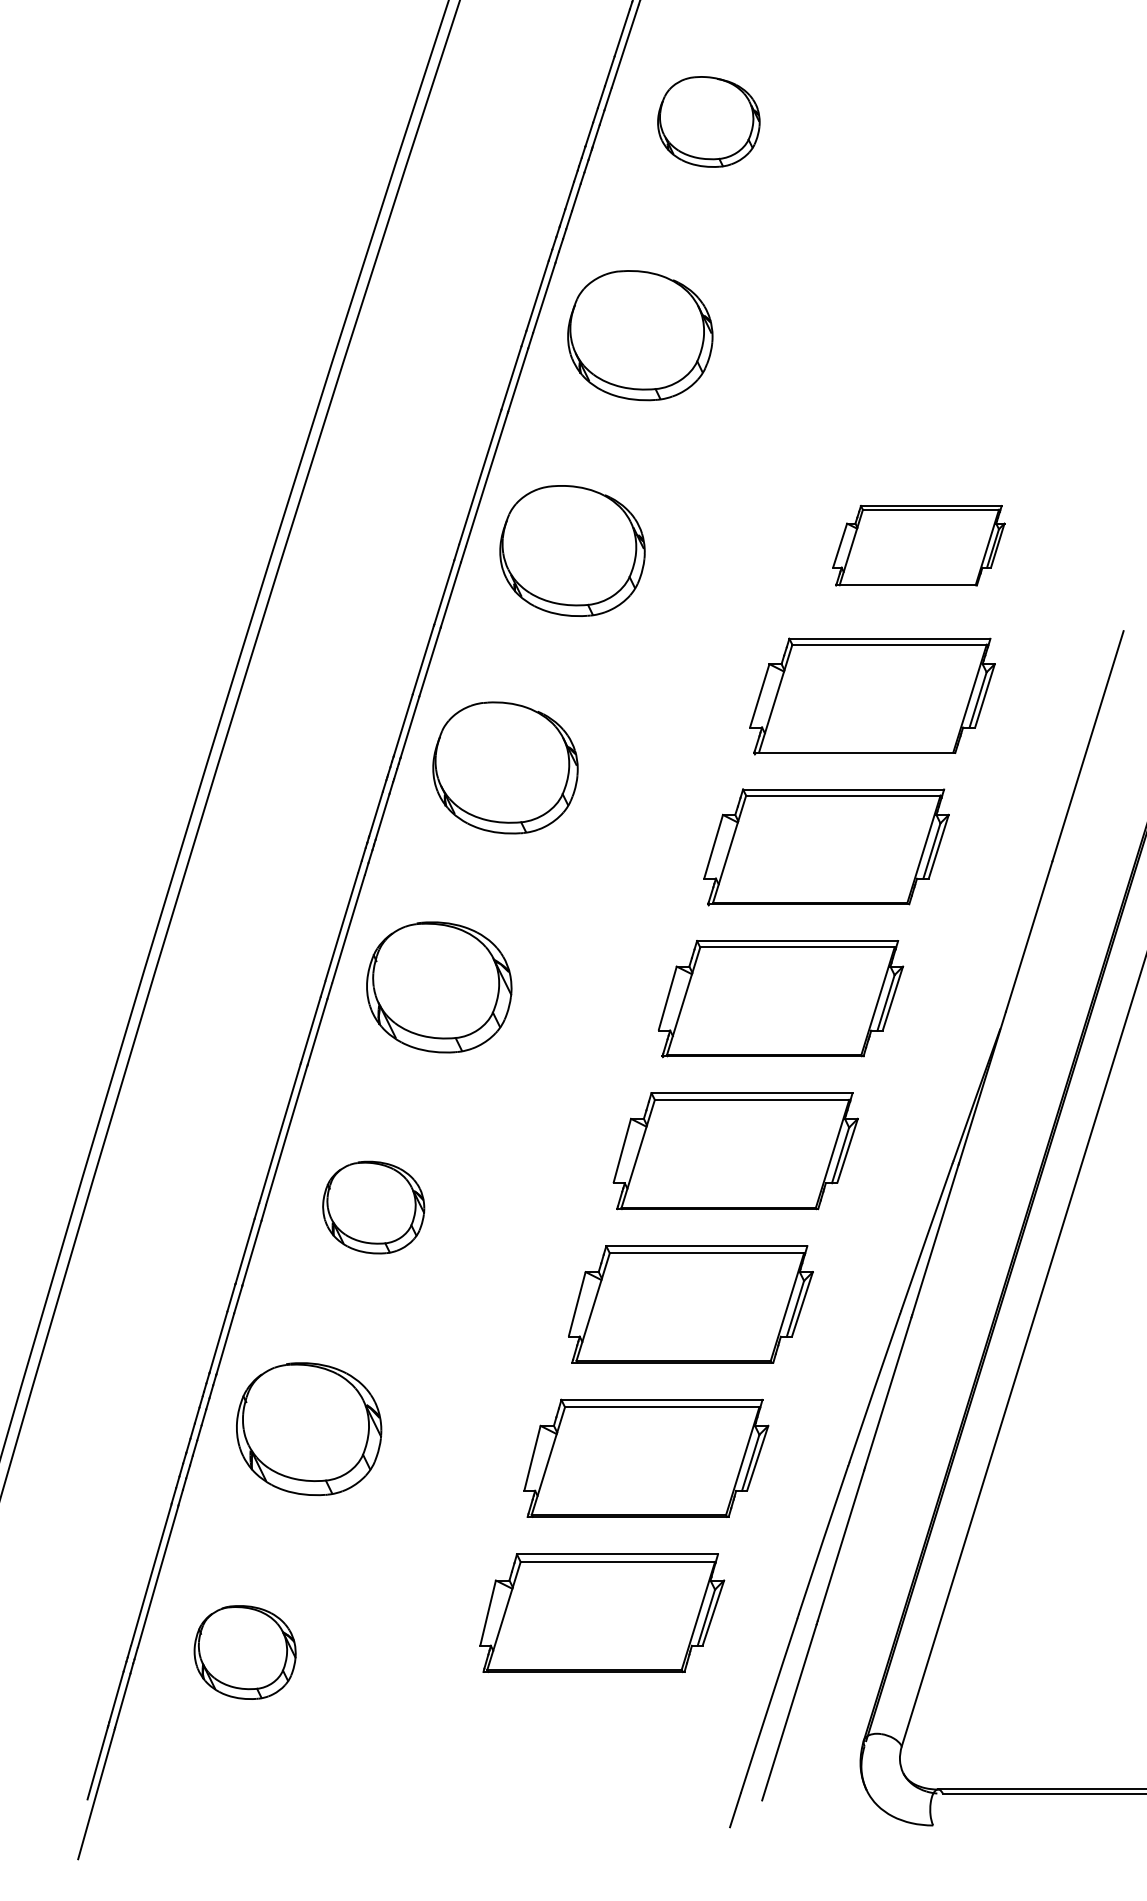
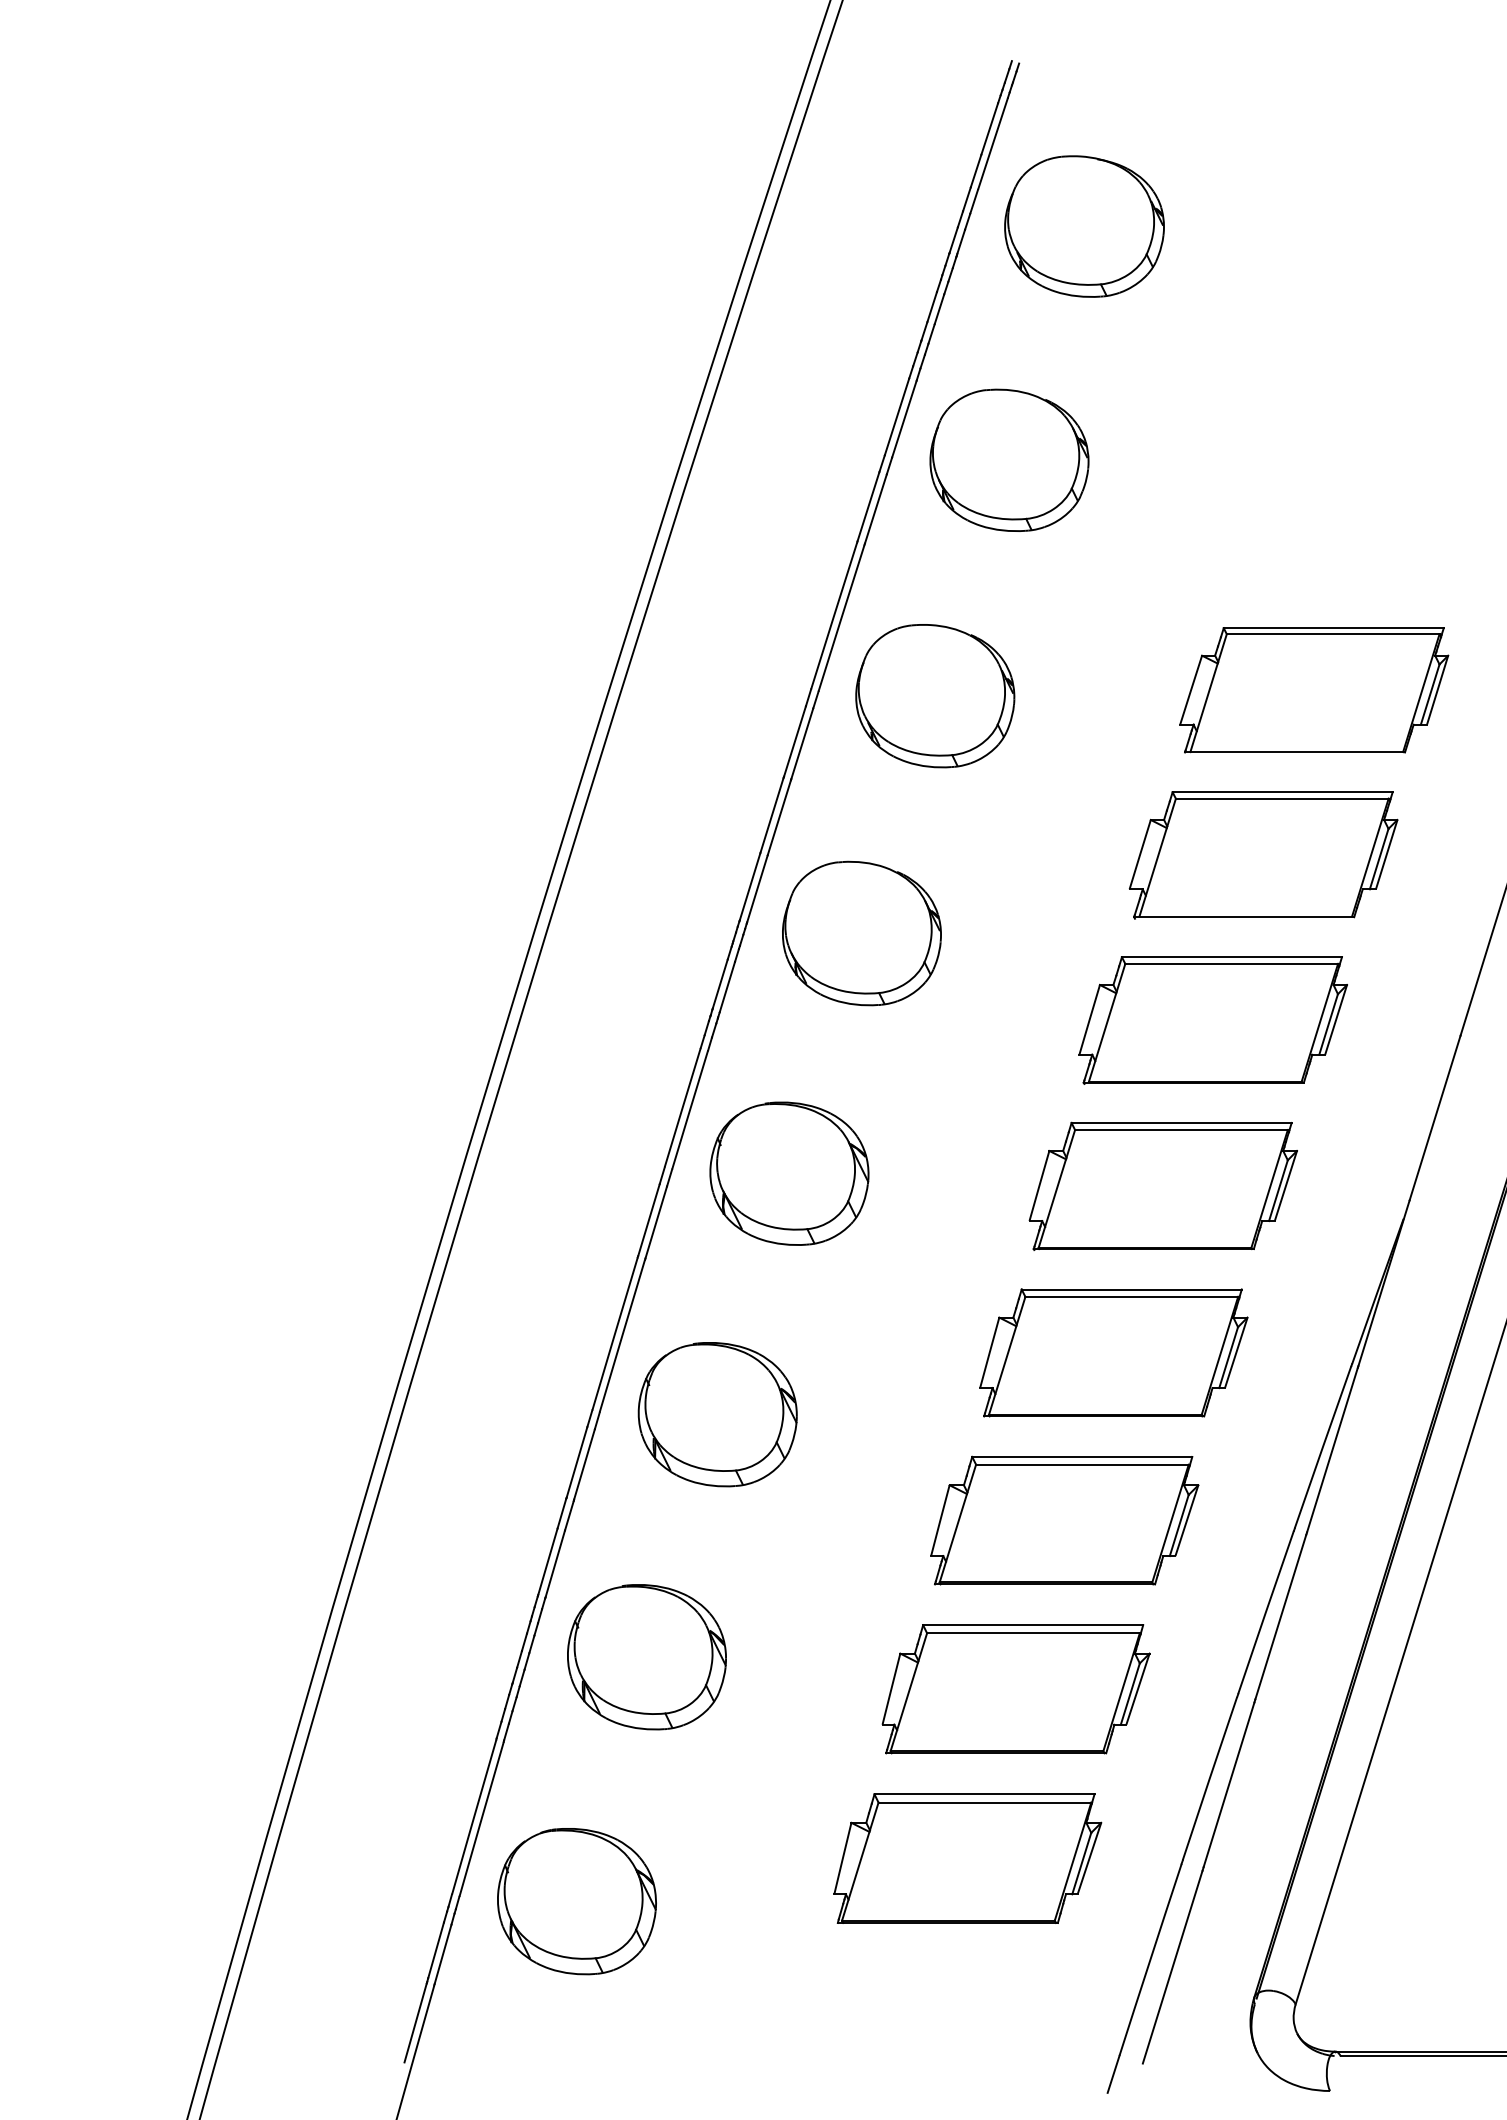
part: (708, 121) -> (1084, 226), size x1.43
part: (919, 545) -> (1314, 690), size x1.43
part: (373, 1207) -> (717, 1414), size x1.43
part: (244, 1652) -> (576, 1901), size x1.43

